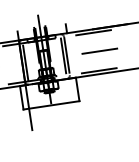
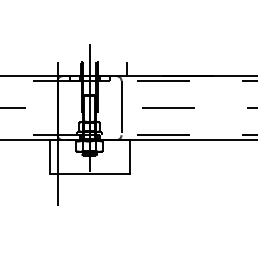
line: (63, 56) -> (116, 107), removed
line: (25, 61) -> (62, 107), removed

